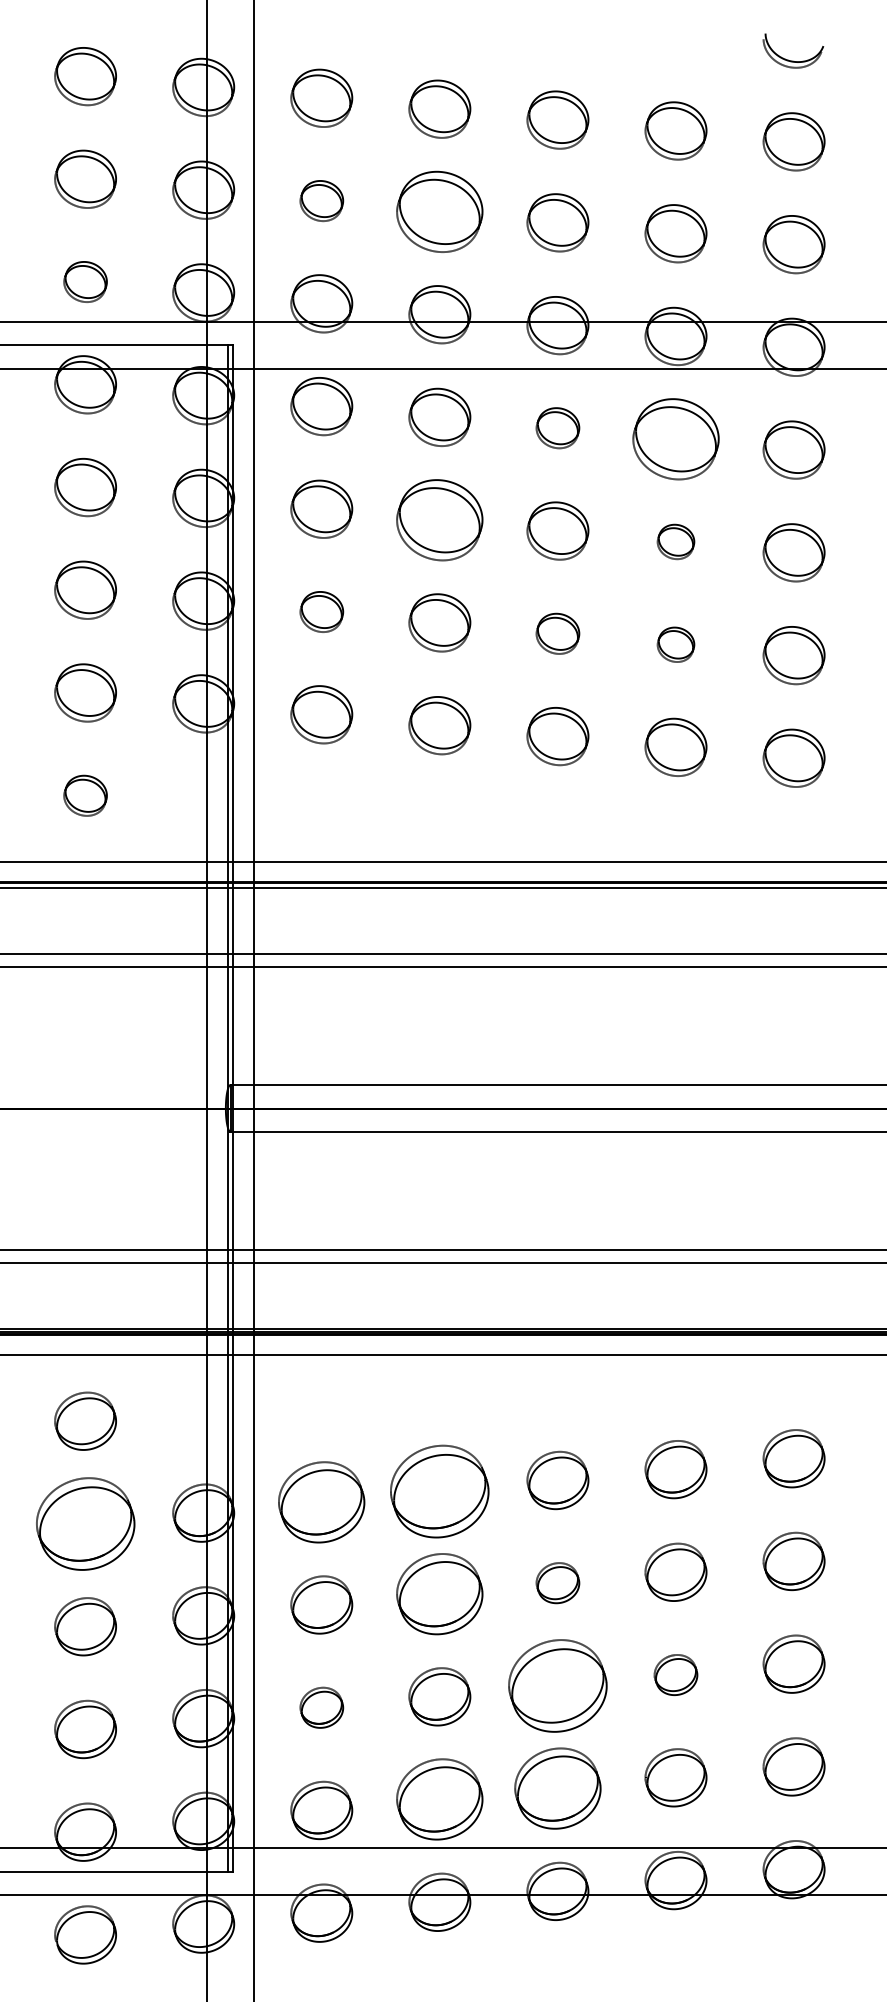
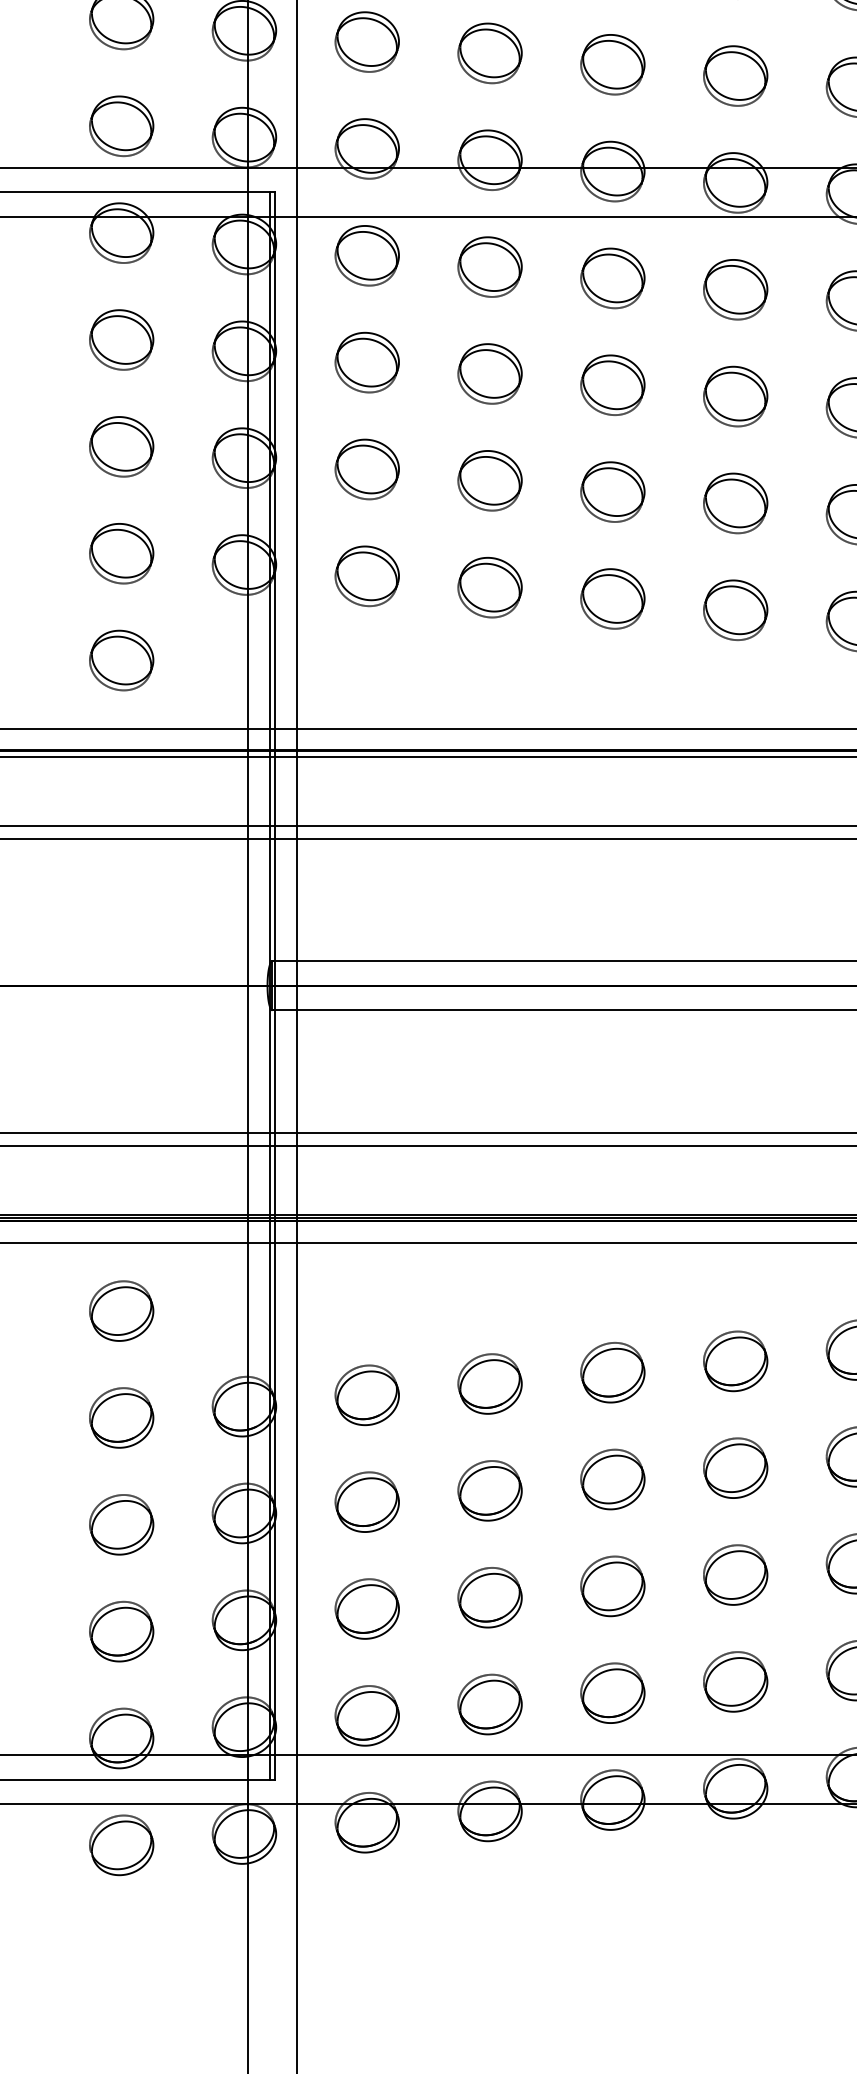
part: (321, 200) -> (366, 41), size x1.43
part: (439, 211) -> (489, 52), size x0.71
part: (85, 281) -> (121, 125), size x1.43
part: (557, 427) -> (612, 277), size x1.43
part: (675, 438) -> (735, 289), size x0.71
part: (439, 519) -> (489, 373), size x0.71
part: (675, 541) -> (735, 396), size x1.67
part: (321, 611) -> (366, 468), size x1.43
part: (557, 633) -> (612, 491), size x1.43
part: (675, 644) -> (735, 503), size x1.67
part: (85, 795) -> (121, 660), size x1.43
part: (439, 1490) -> (489, 1383), size x0.62
part: (321, 1501) -> (366, 1394), size x0.71
part: (85, 1523) -> (121, 1417), size x0.62
part: (557, 1582) -> (612, 1478), size x1.43
part: (439, 1593) -> (489, 1490), size x0.71
part: (675, 1674) -> (735, 1574), size x1.43
part: (557, 1685) -> (612, 1585), size x0.62
part: (321, 1707) -> (366, 1608), size x1.43
part: (557, 1788) -> (612, 1693), size x0.71
part: (439, 1799) -> (489, 1704), size x0.71

